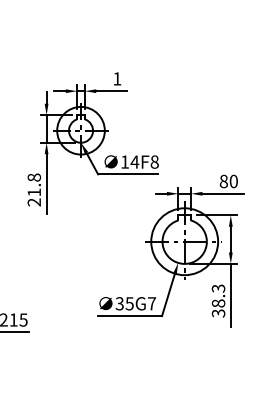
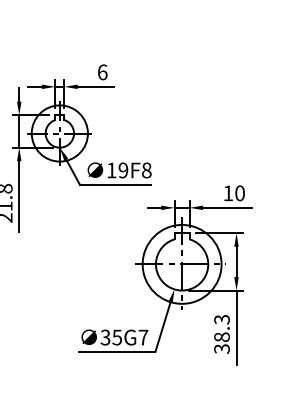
text: (117, 78) -> (102, 71), 1 -> 6
text: (134, 161) -> (122, 169), 14F8 -> 19F8
text: (223, 181) -> (227, 193), 80 -> 10

